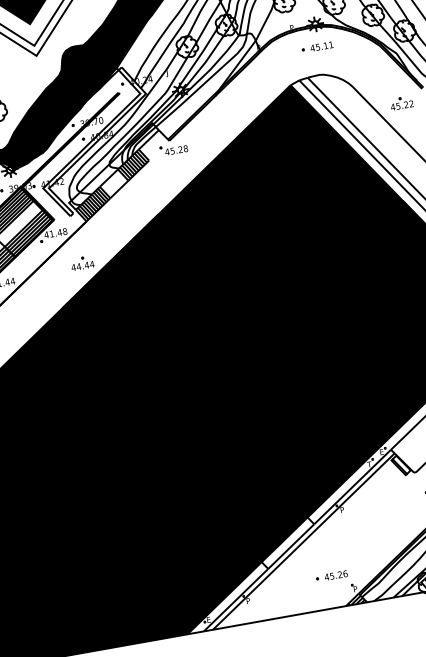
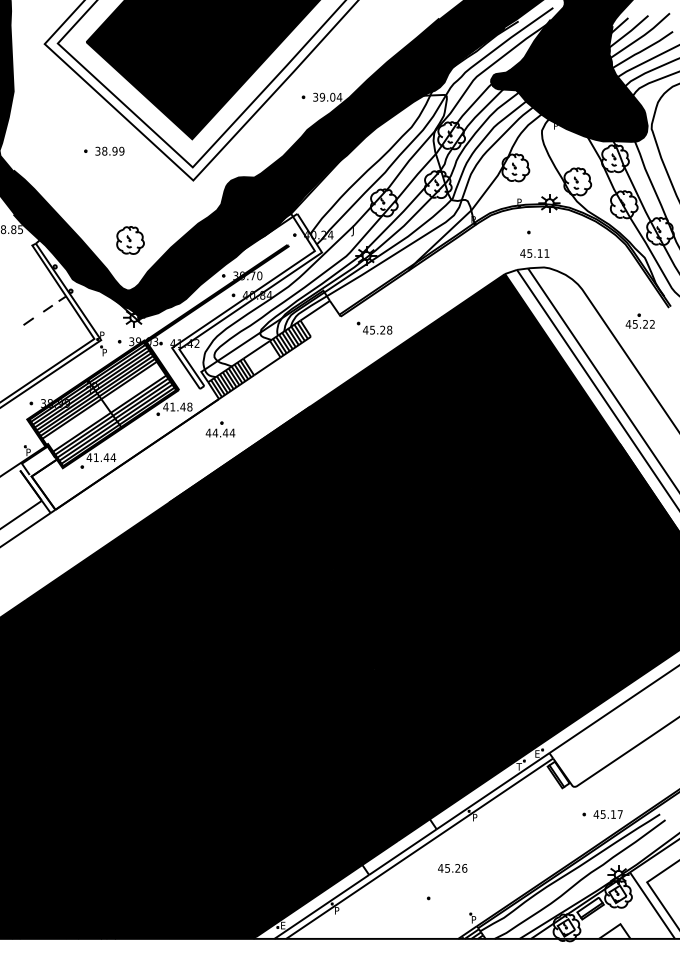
text: (321, 46) -> (534, 253), moved
part: (173, 148) -> (374, 327), moved
part: (82, 263) -> (220, 429), moved
text: (336, 575) -> (452, 868), moved

